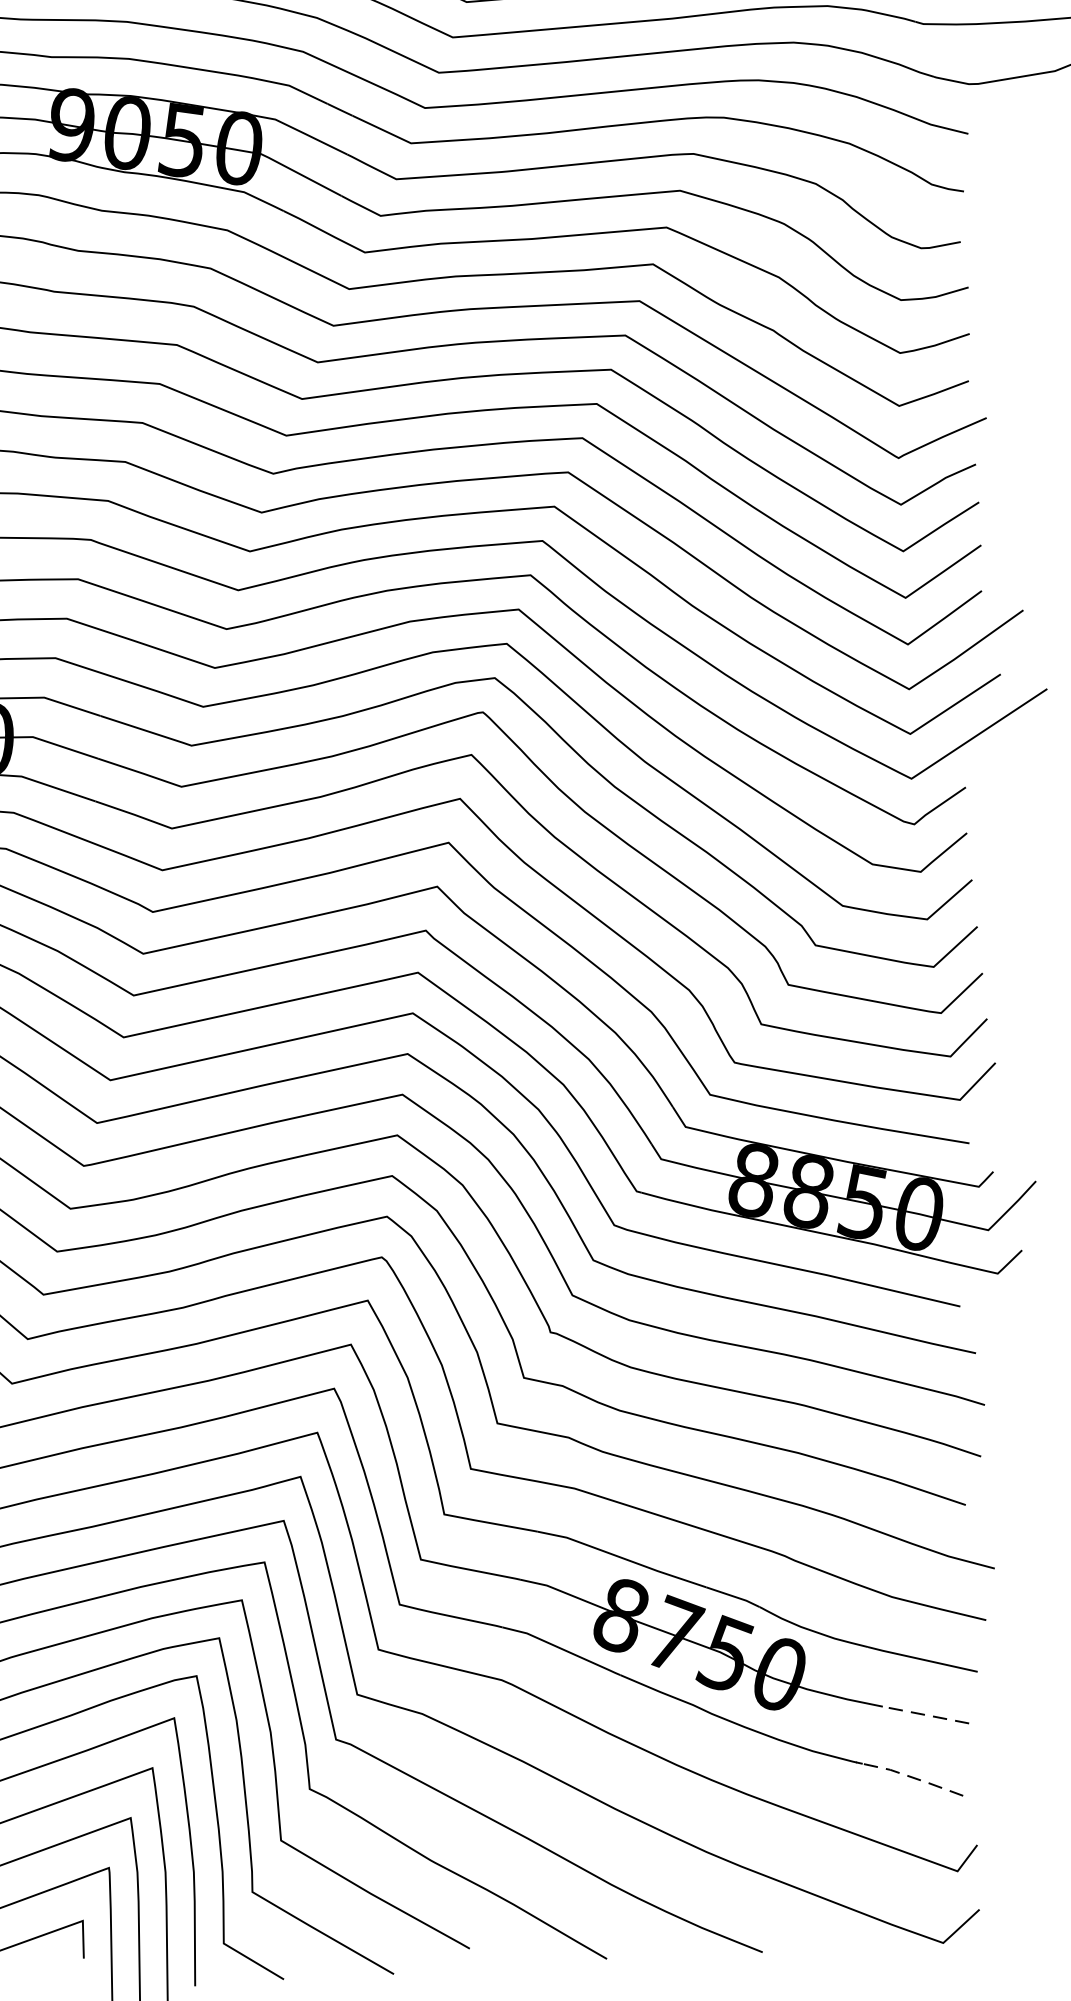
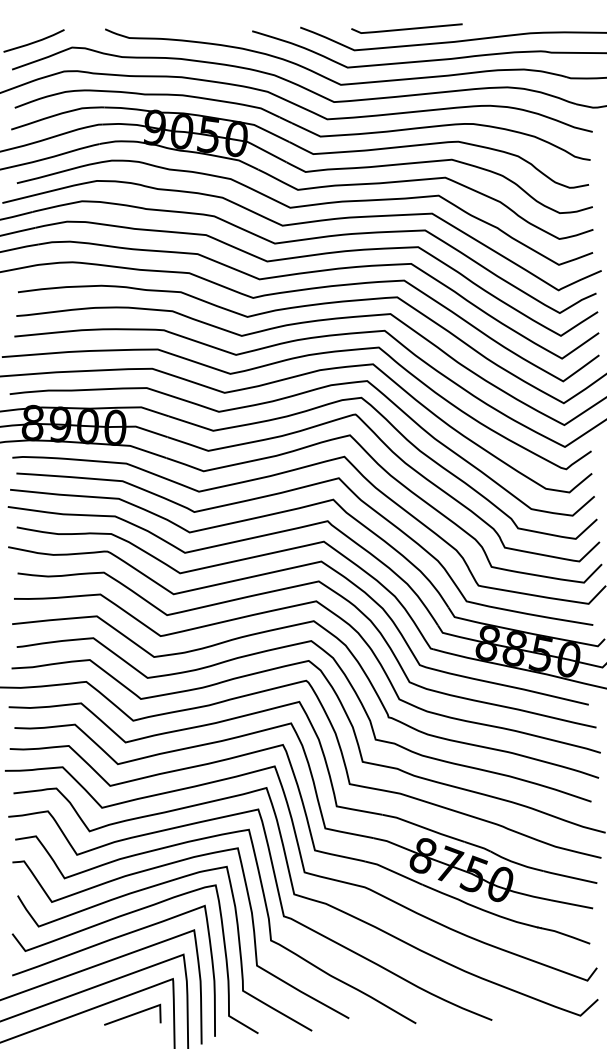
line: (922, 1715) -> (570, 904), dashed -> solid
line: (912, 1776) -> (565, 934), dashed -> solid

